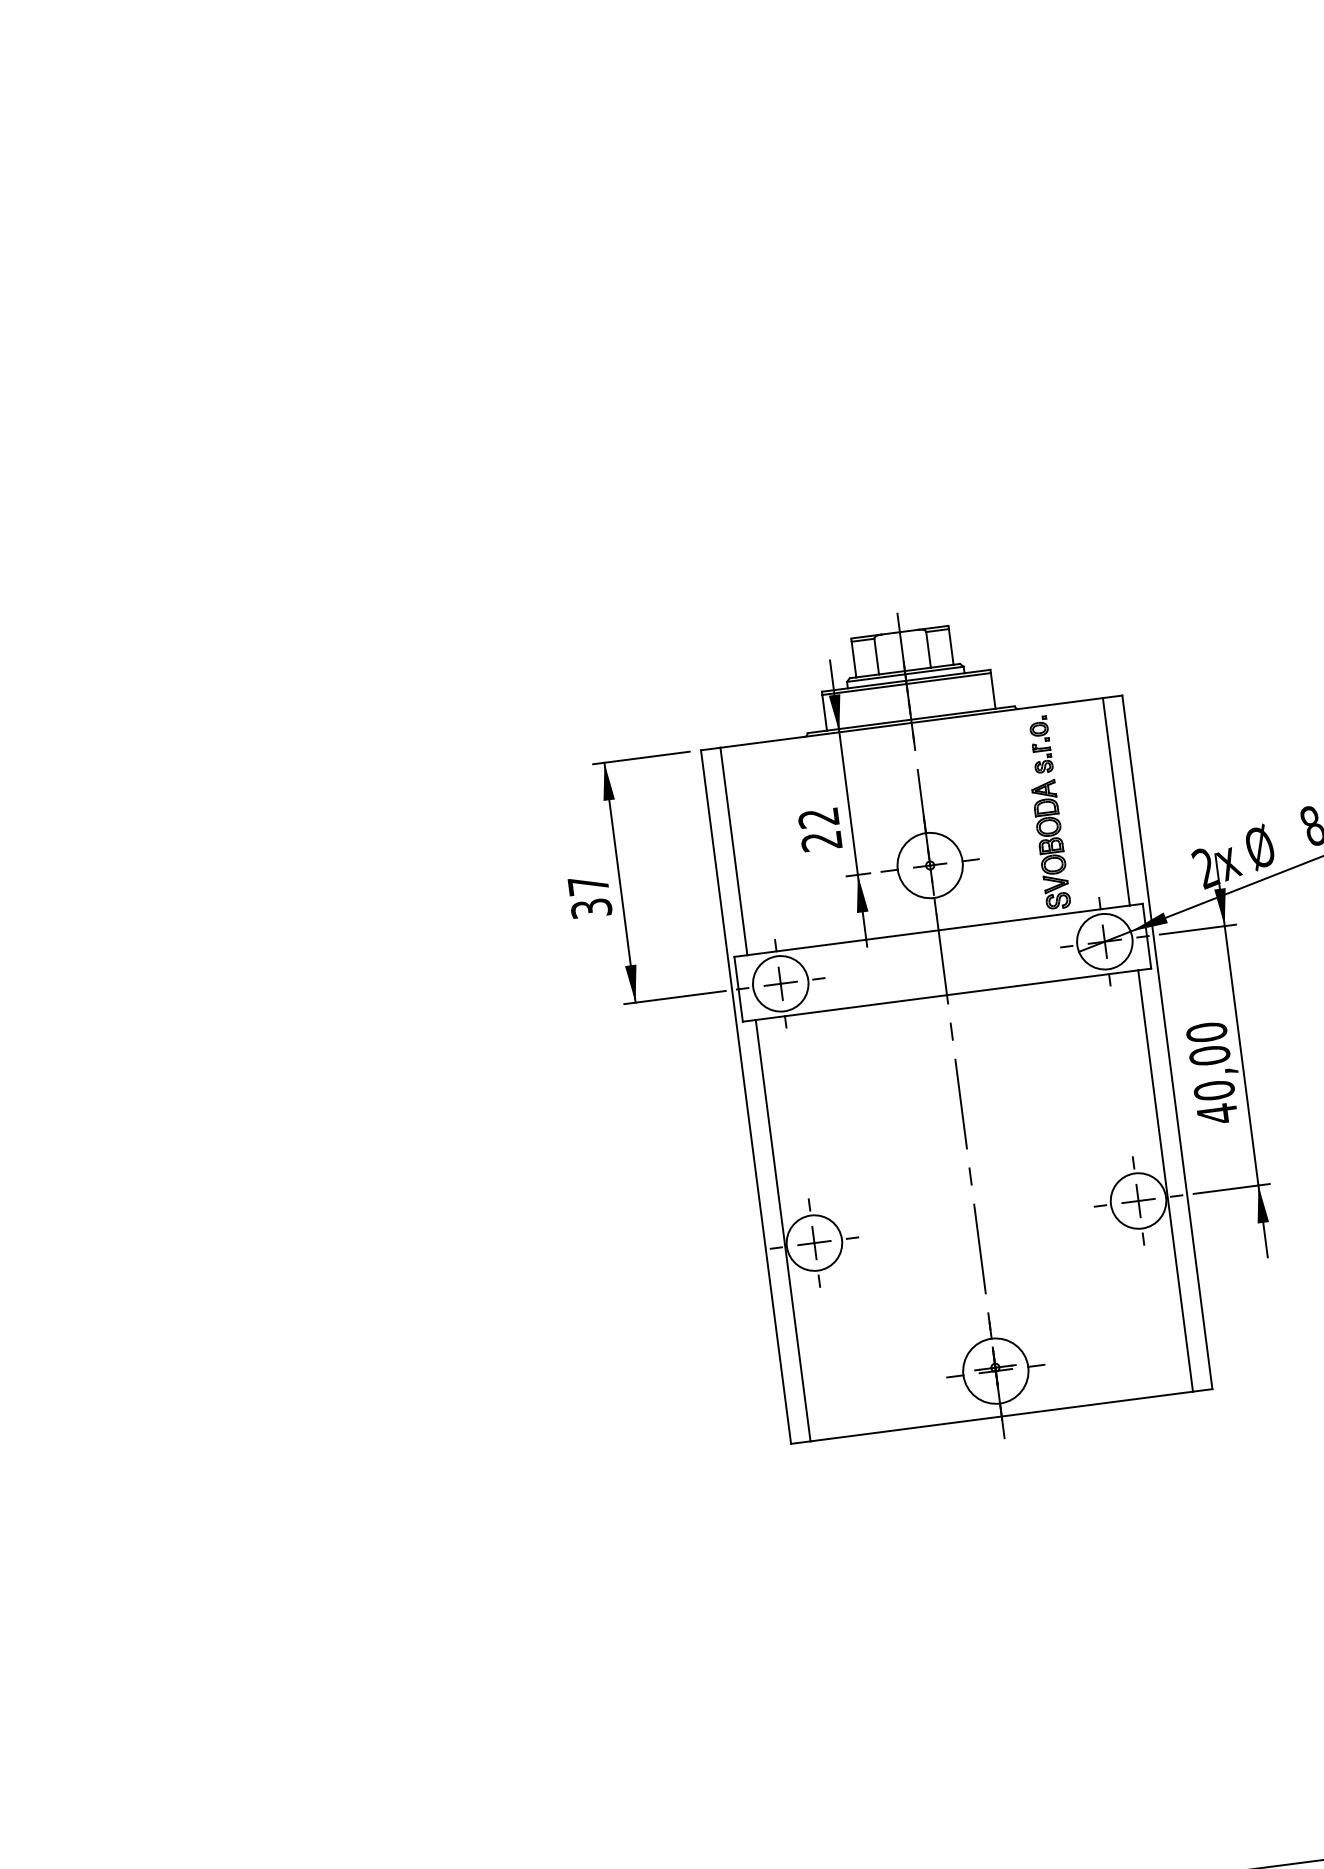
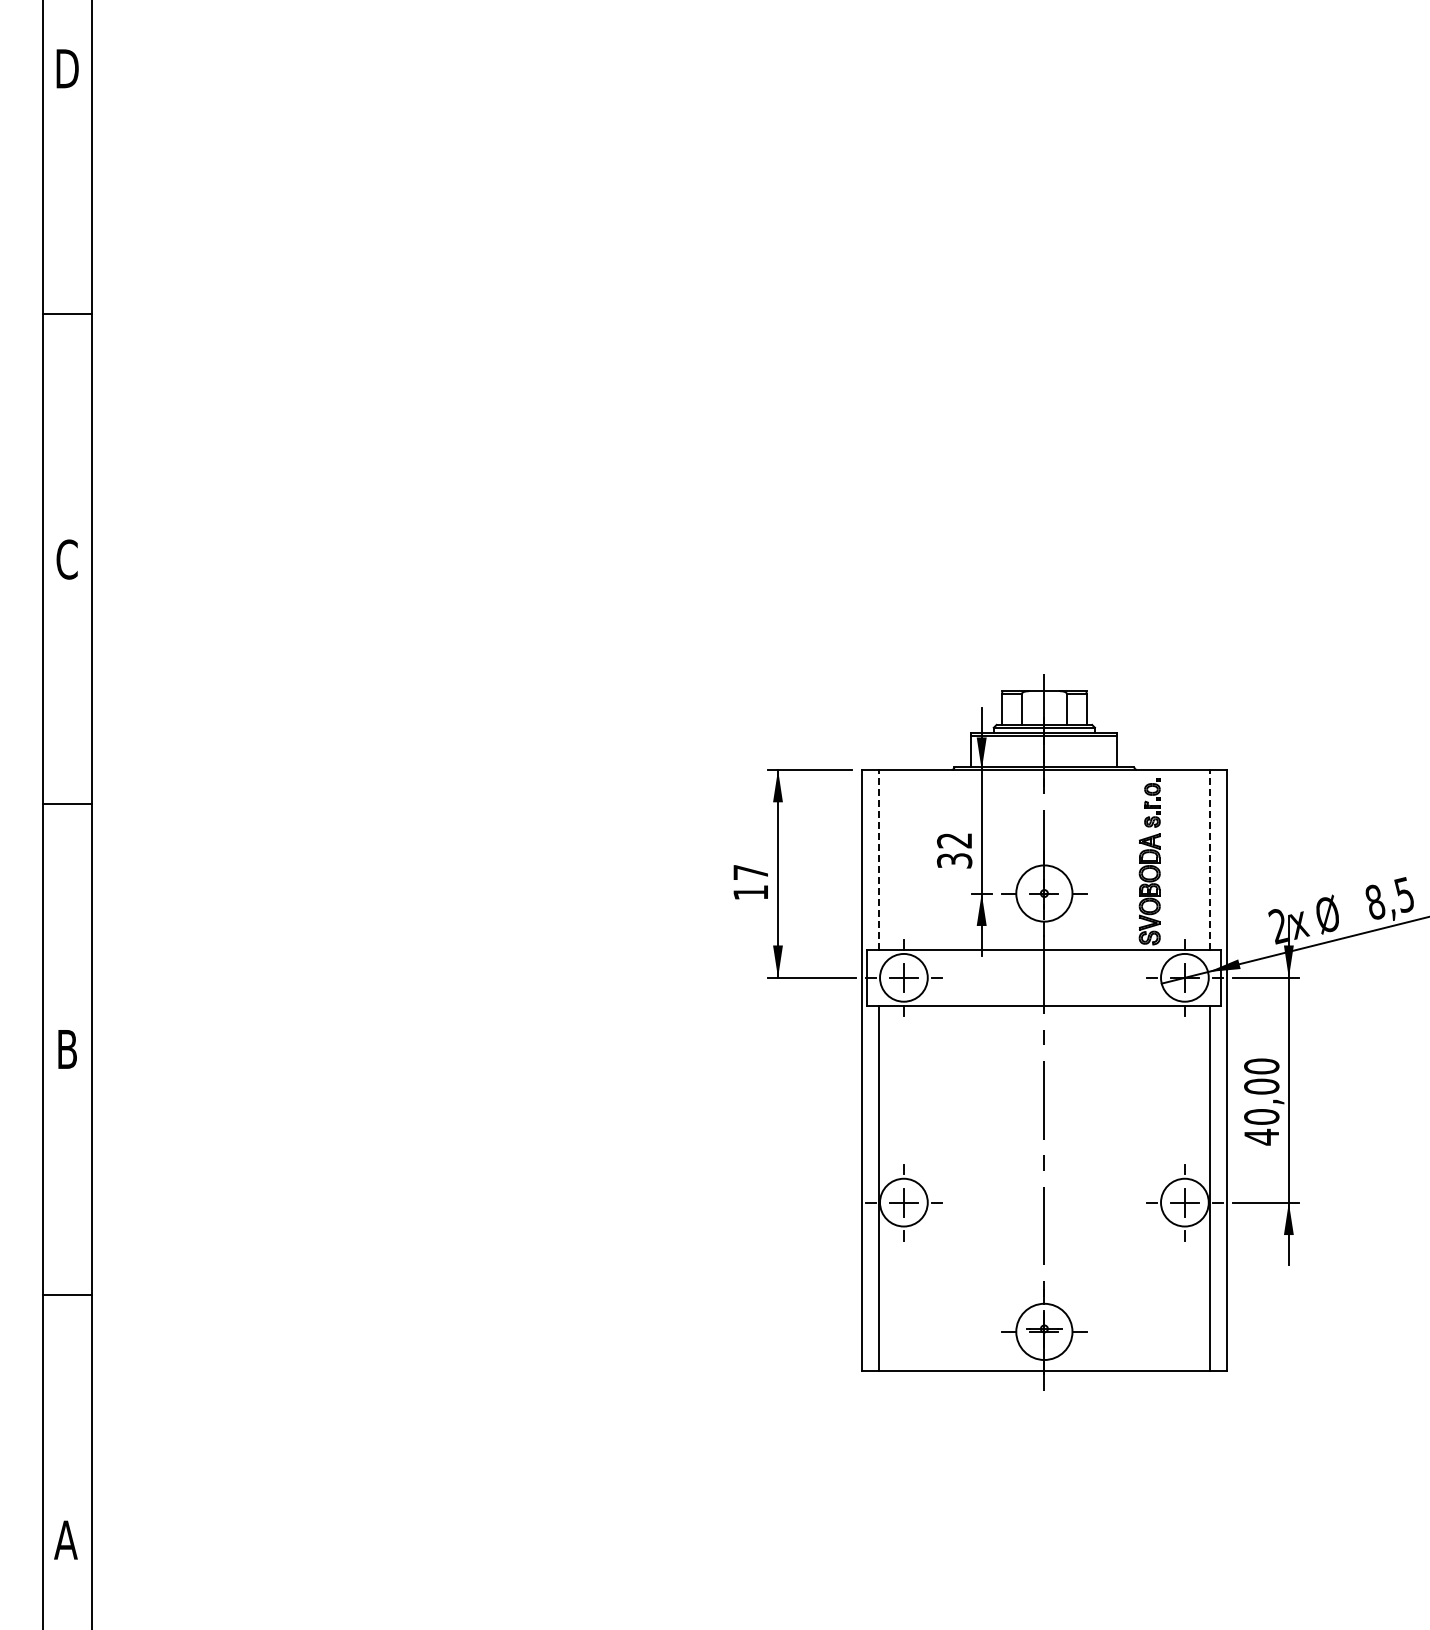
line: (1116, 801) -> (1210, 859), solid -> dashed
text: (821, 840) -> (954, 860), 22 -> 32
line: (733, 851) -> (878, 859), solid -> dashed
text: (591, 908) -> (750, 892), 37 -> 17

